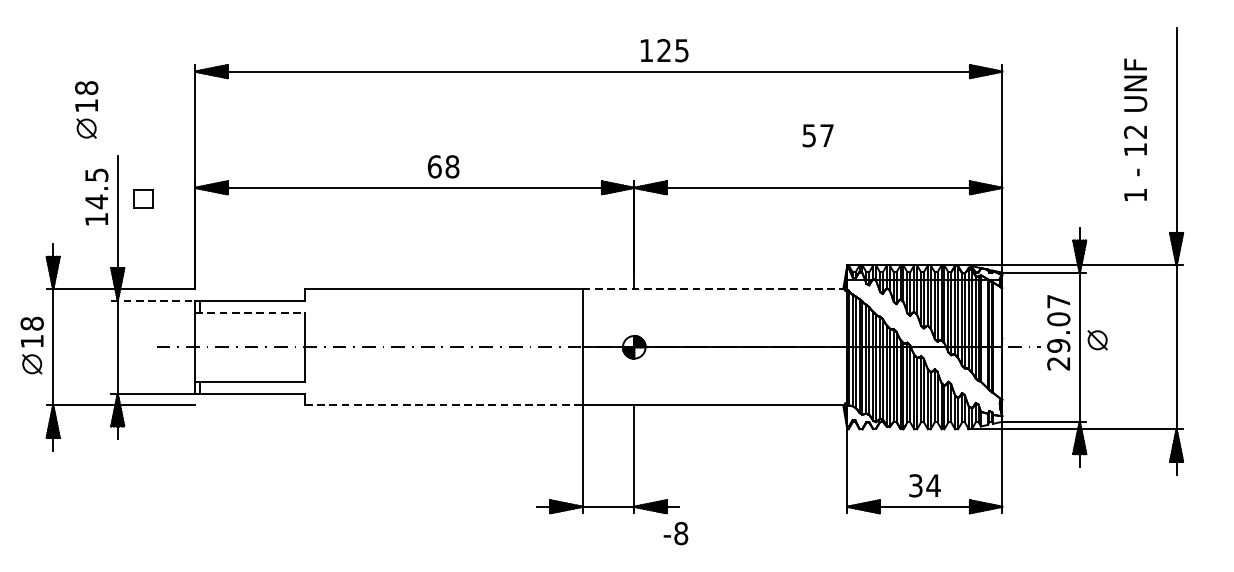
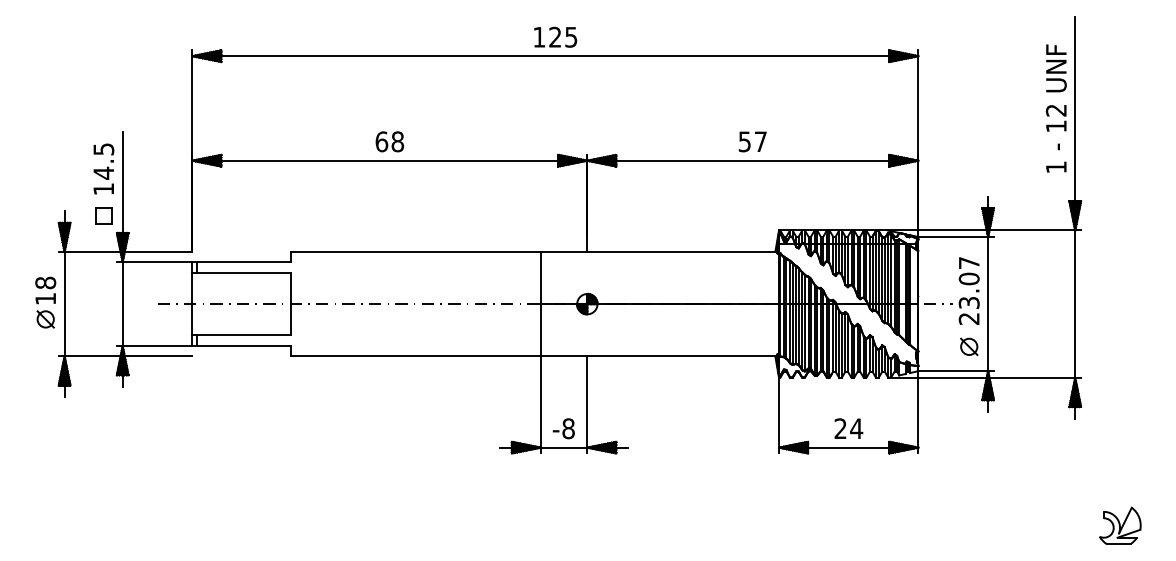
text: (664, 49) -> (555, 36), moved
part: (86, 109) -> (94, 90), removed
text: (1134, 129) -> (1055, 108), moved
text: (817, 135) -> (752, 141), moved
text: (443, 166) -> (389, 141), moved
part: (143, 198) -> (103, 215), moved
line: (713, 288) -> (658, 251), dashed -> solid
line: (153, 300) -> (154, 262), dashed -> solid
line: (250, 313) -> (242, 273), dashed -> solid
part: (1097, 339) -> (969, 346), moved
text: (1057, 345) -> (968, 302), 29.07 -> 23.07
line: (444, 405) -> (416, 356), dashed -> solid
text: (915, 485) -> (840, 428), 34 -> 24
text: (675, 533) -> (563, 428), moved

